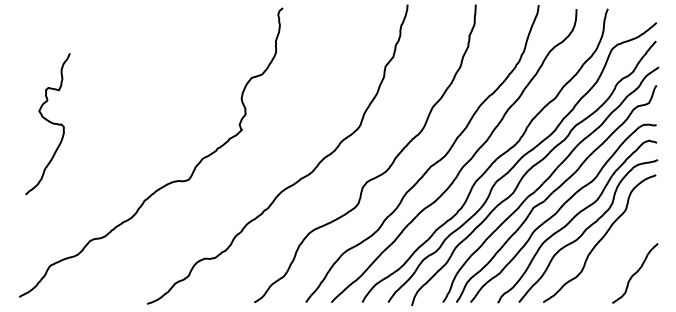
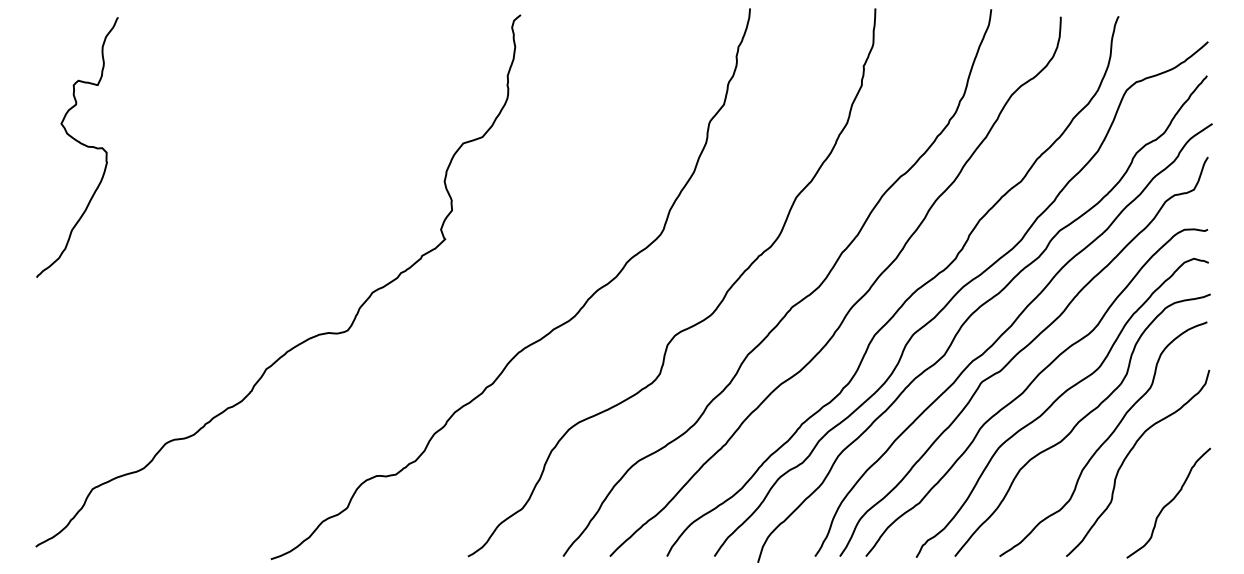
curve: (48, 122) -> (78, 144), moved
curve: (613, 248) -> (1128, 457), added

